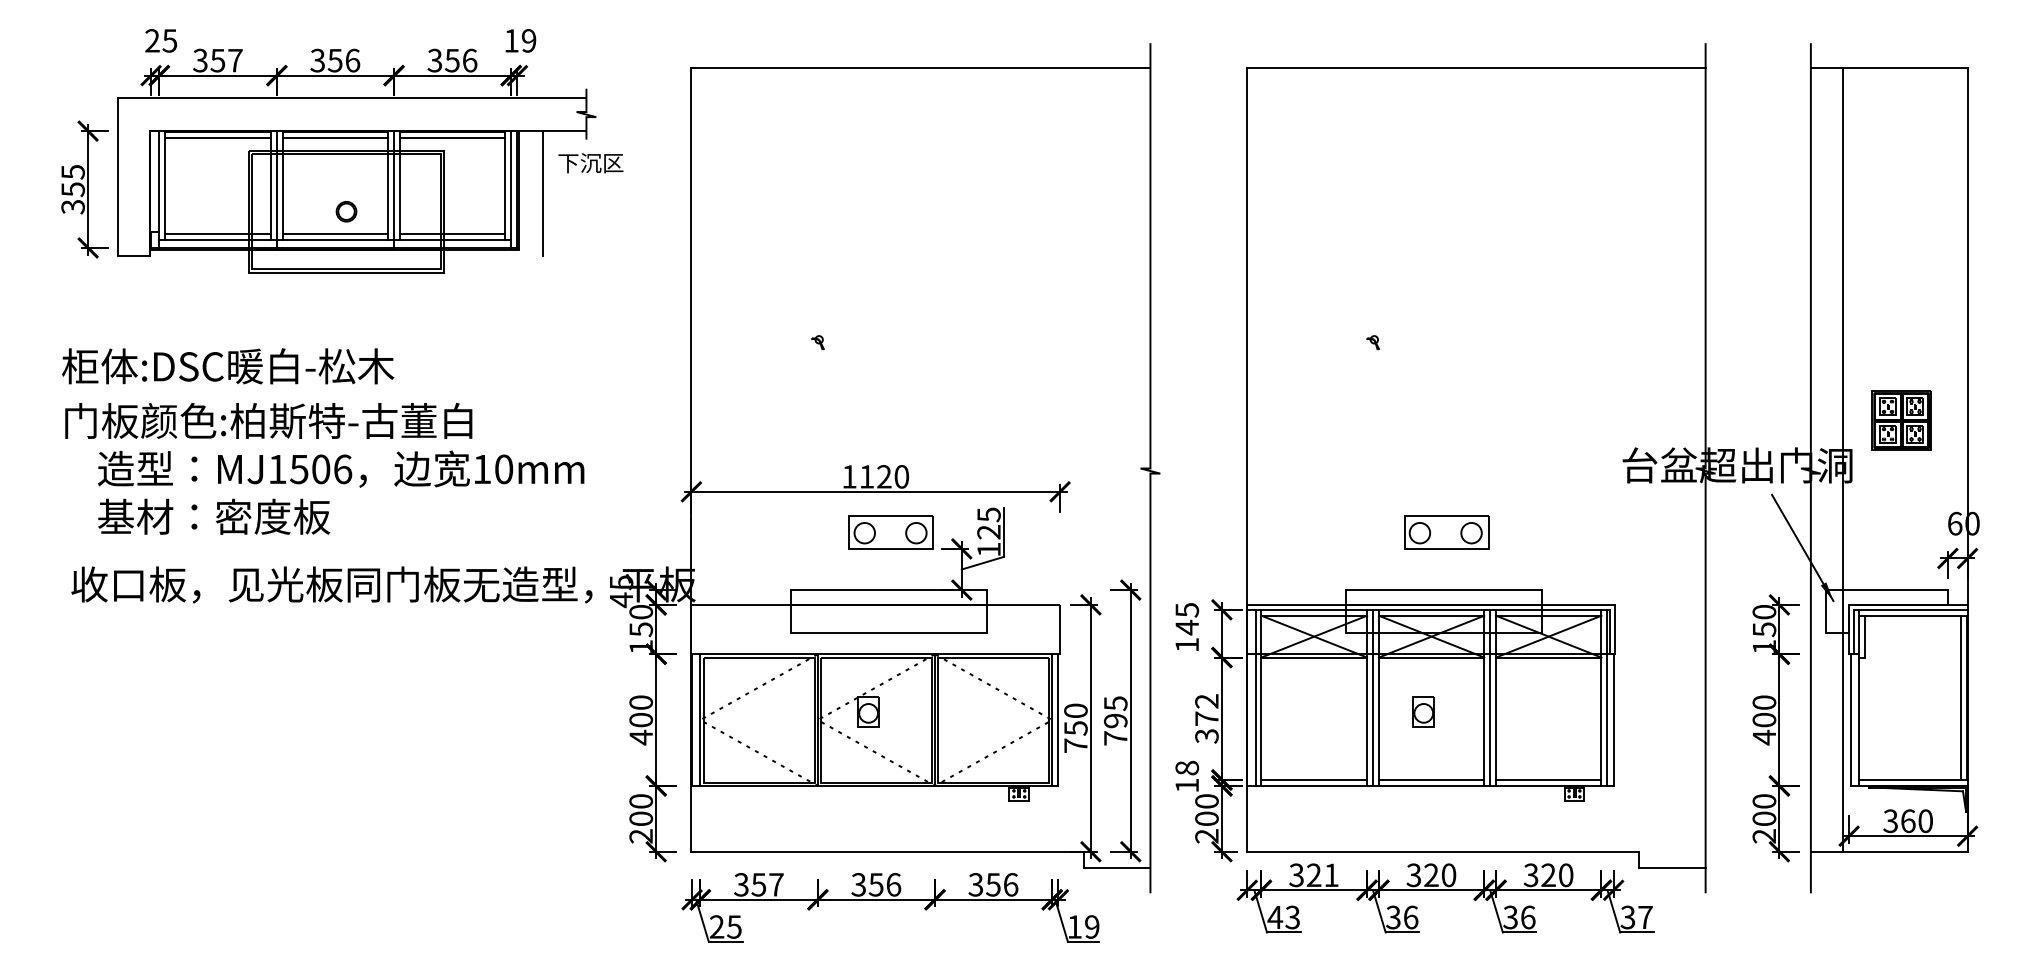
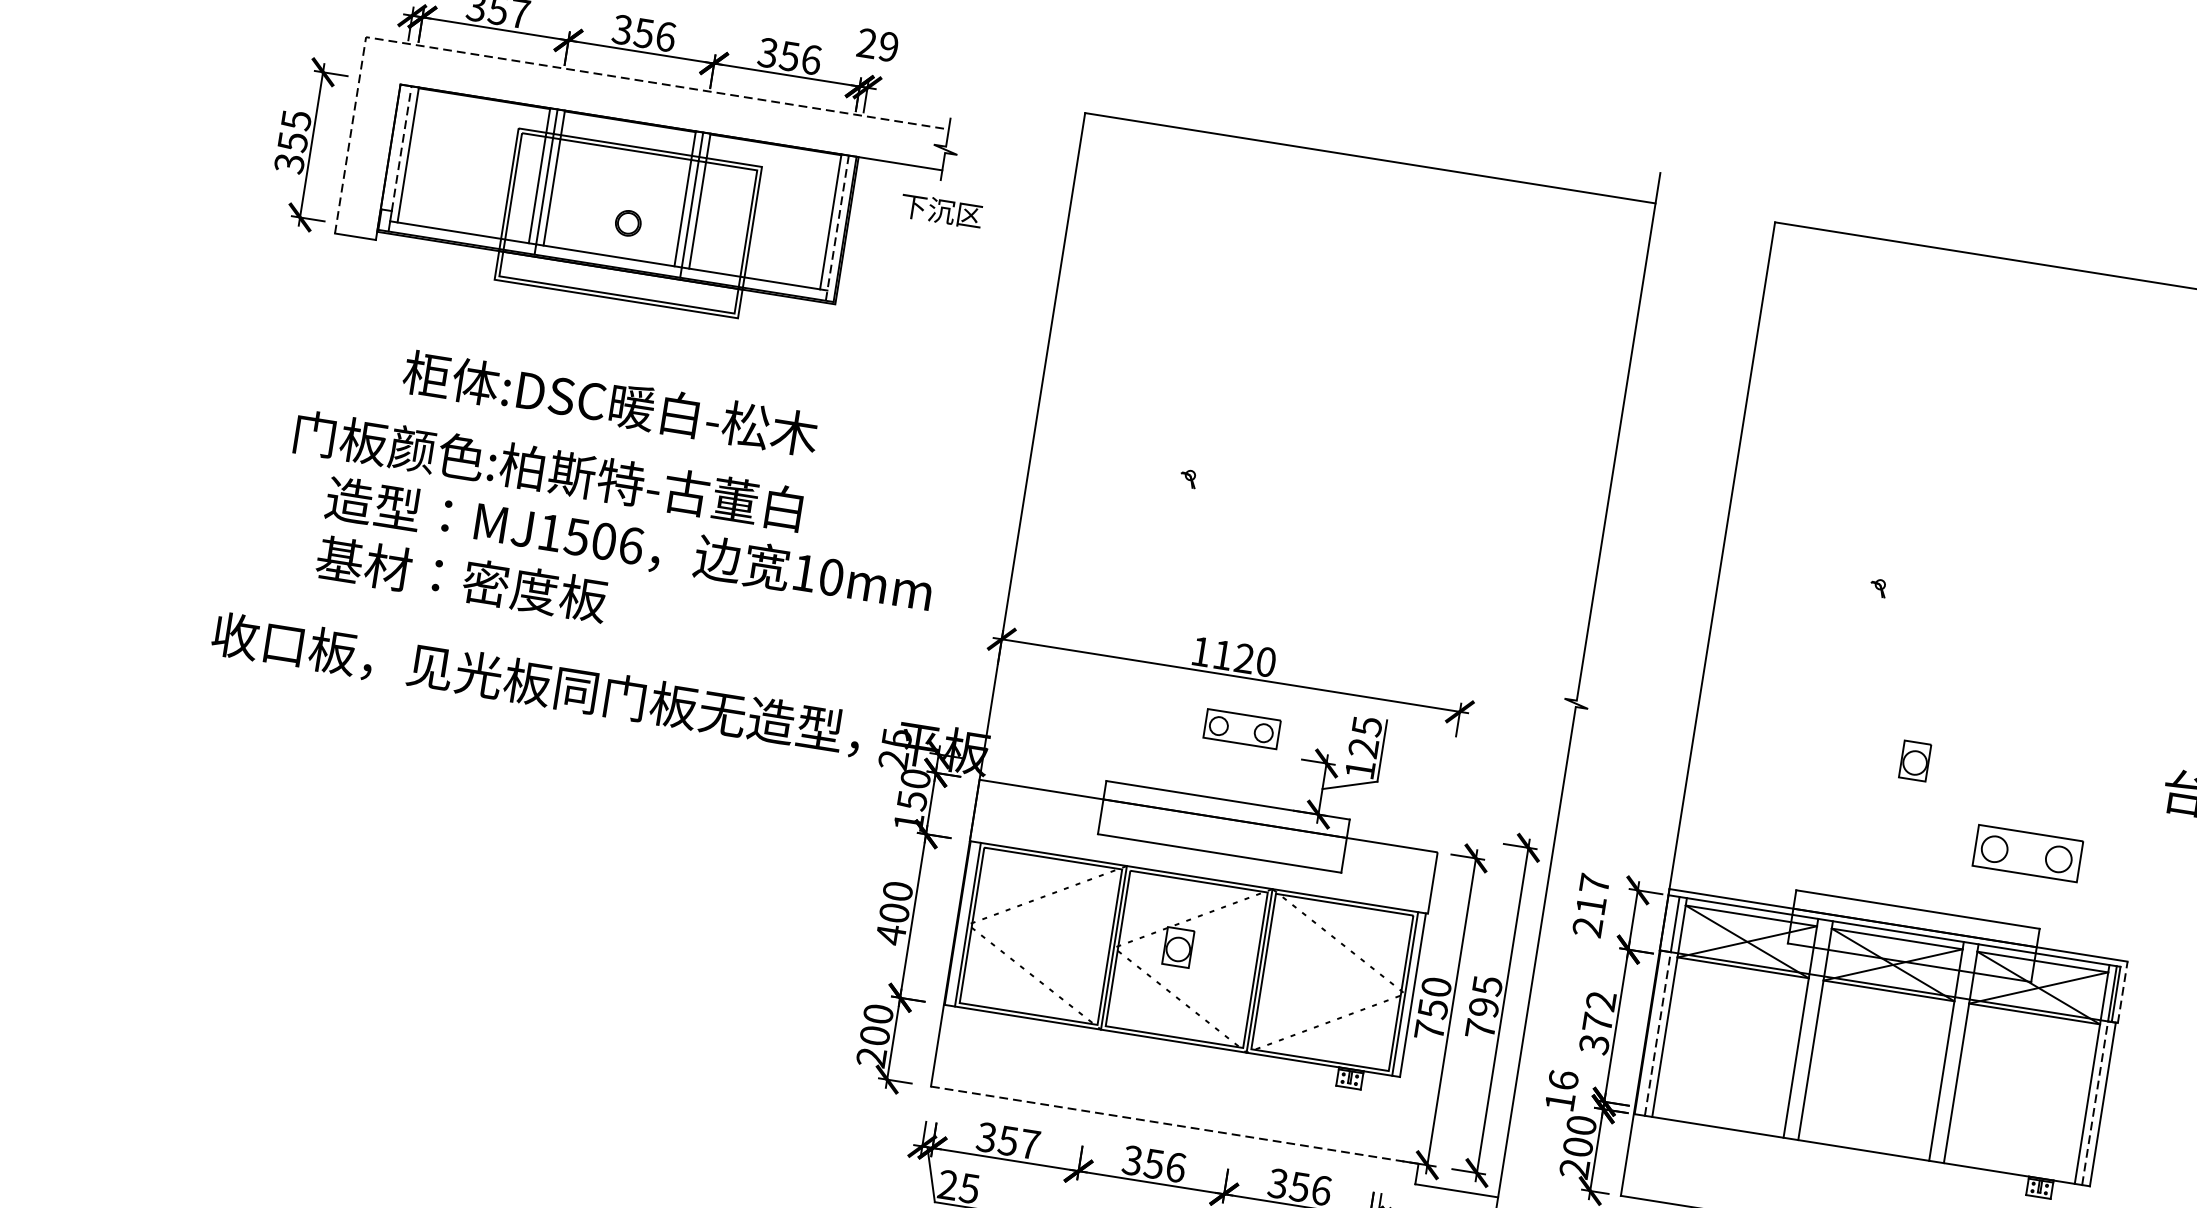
text: (511, 40) -> (867, 43), 19 -> 29
line: (272, 98) -> (558, 68), solid -> dashed
line: (217, 137) -> (482, 105), removed
line: (335, 137) -> (629, 128), removed
line: (452, 137) -> (774, 151), removed
line: (159, 180) -> (402, 147), solid -> dashed
line: (511, 189) -> (837, 228), solid -> dashed
line: (542, 193) -> (875, 239), removed
line: (217, 233) -> (463, 224), removed
line: (335, 233) -> (610, 248), removed
line: (452, 233) -> (755, 271), removed
text: (228, 366) -> (611, 403), moved
text: (324, 468) -> (608, 540), moved
part: (890, 532) -> (1241, 729), size x0.7
part: (1446, 532) -> (2027, 853), moved
text: (620, 600) -> (892, 760), 45 -> 25
text: (1187, 627) -> (1591, 905), 145 -> 217
line: (1615, 629) -> (2123, 992), solid -> dashed
line: (1373, 697) -> (1808, 1029), removed
line: (1490, 697) -> (1954, 1052), removed
part: (1423, 711) -> (1915, 760), moved
line: (1255, 720) -> (1657, 1034), solid -> dashed
line: (1607, 720) -> (2095, 1103), solid -> dashed
text: (1186, 767) -> (1562, 1079), 18 -> 16
line: (1314, 780) -> (1719, 1120), removed
line: (1431, 780) -> (1864, 1143), removed
line: (1548, 780) -> (2010, 1166), removed
line: (888, 851) -> (1175, 1125), solid -> dashed

